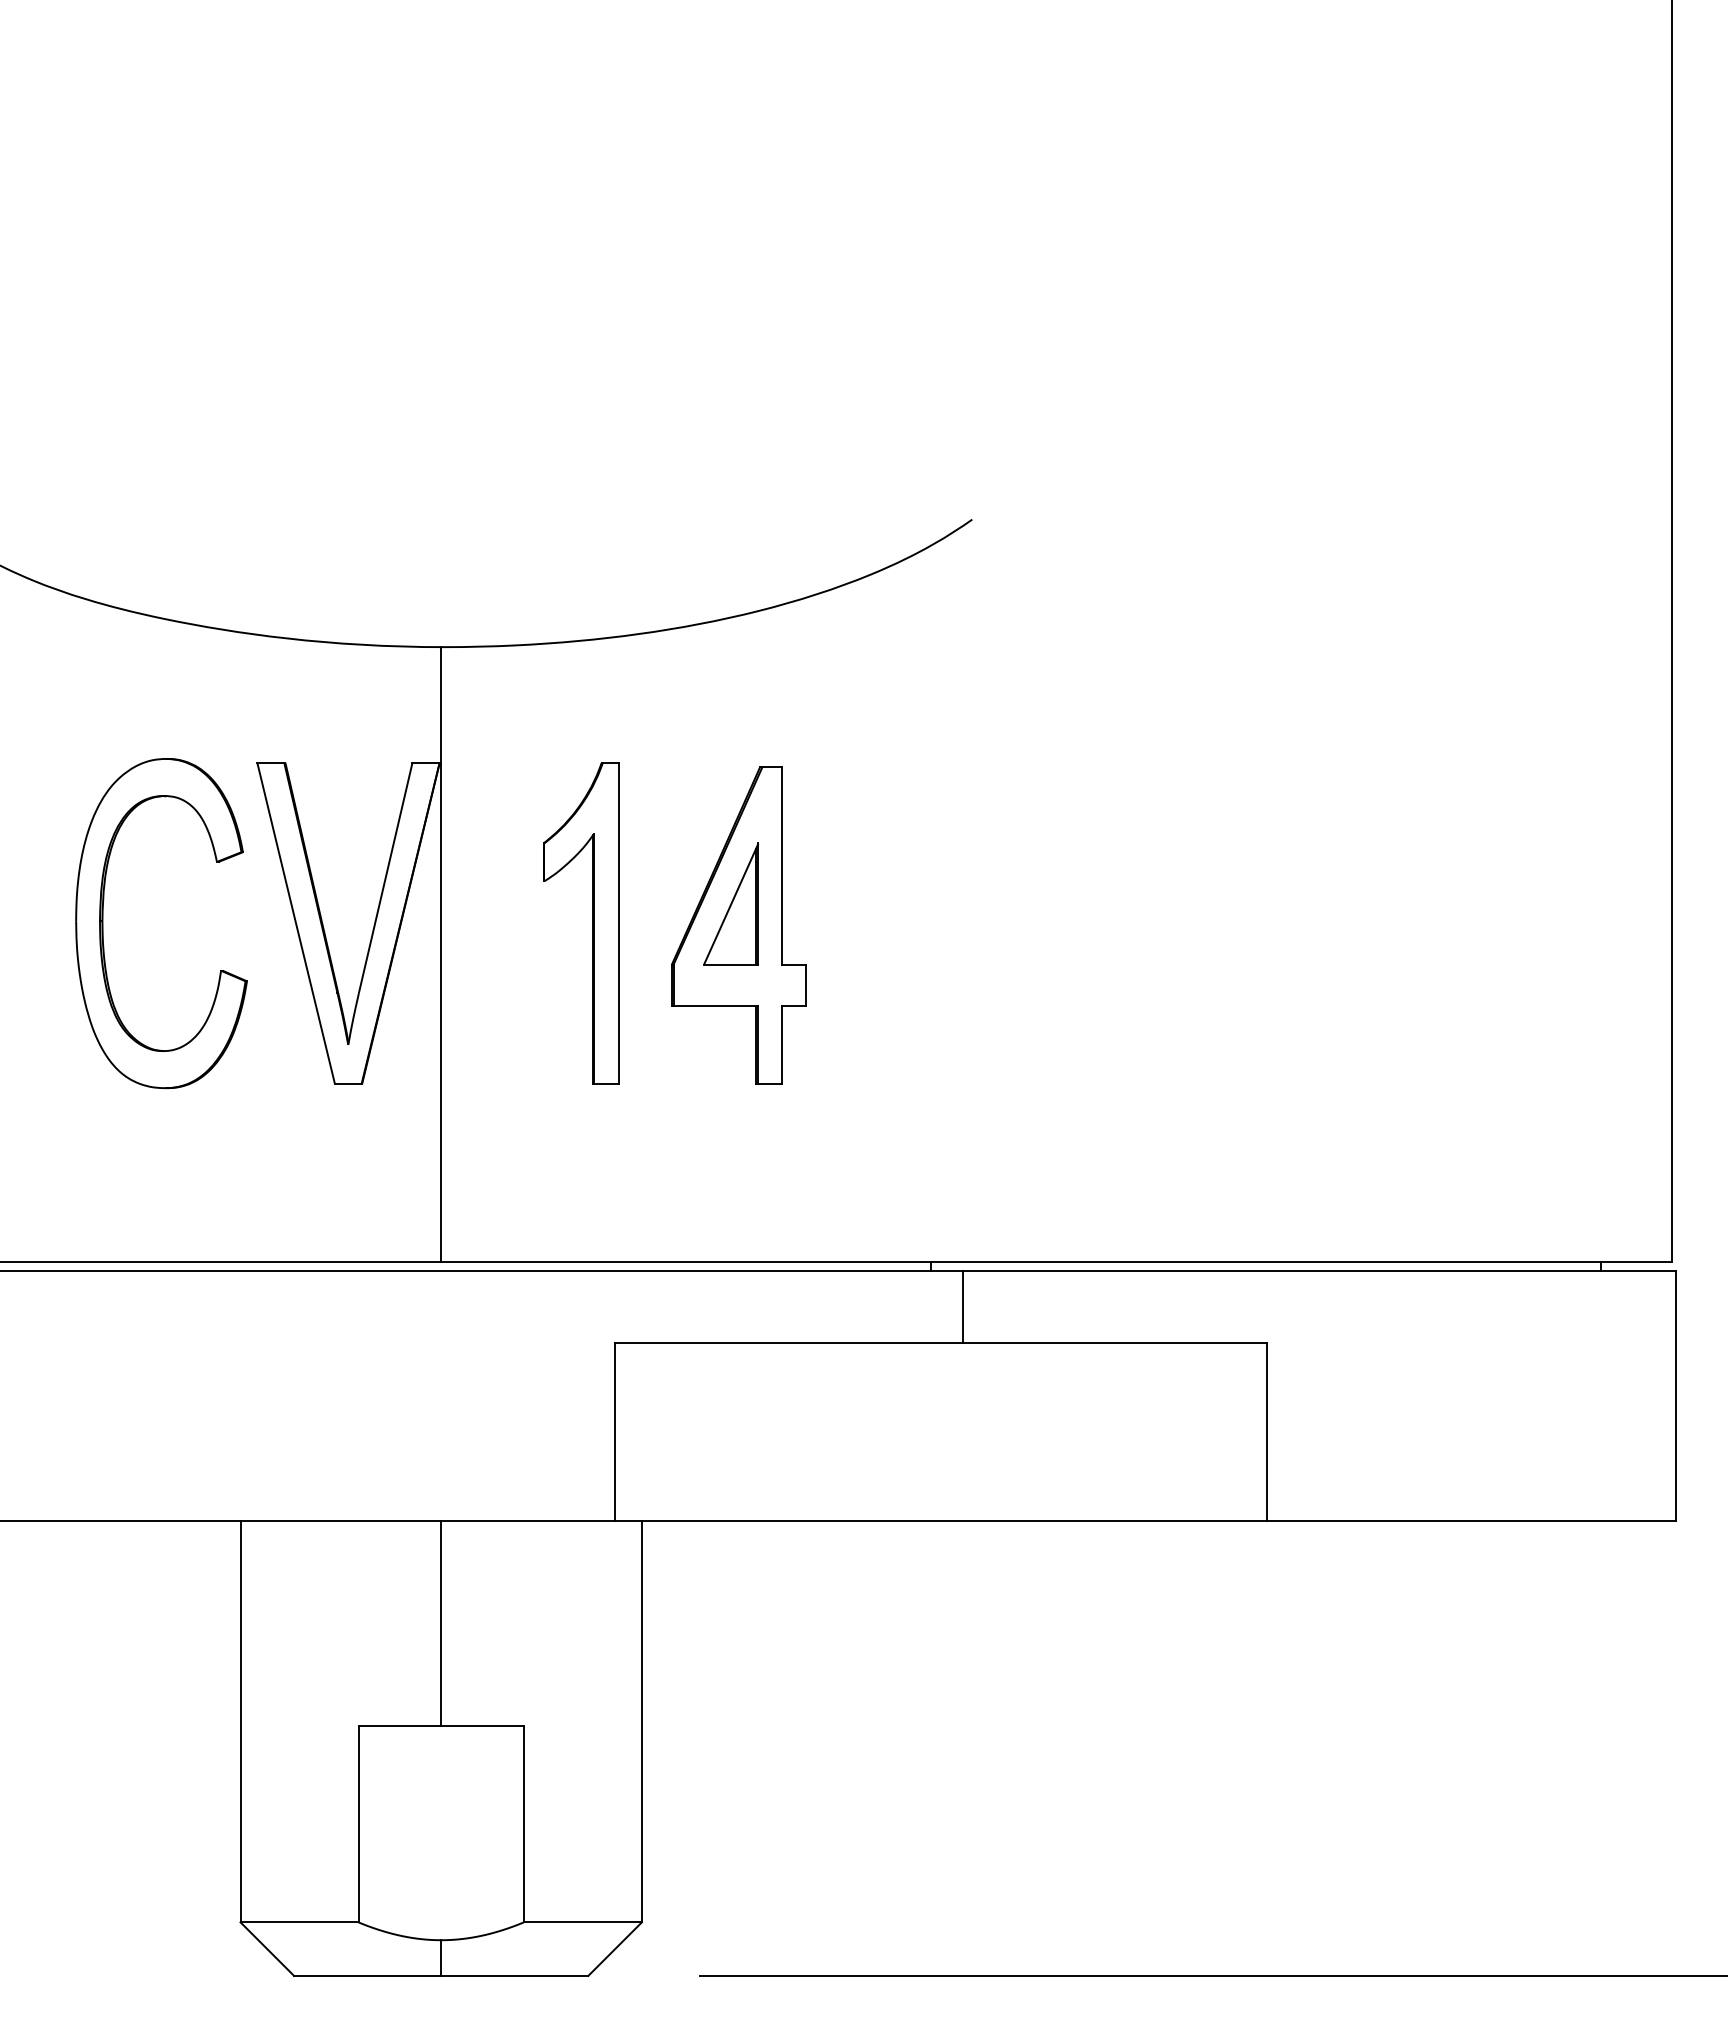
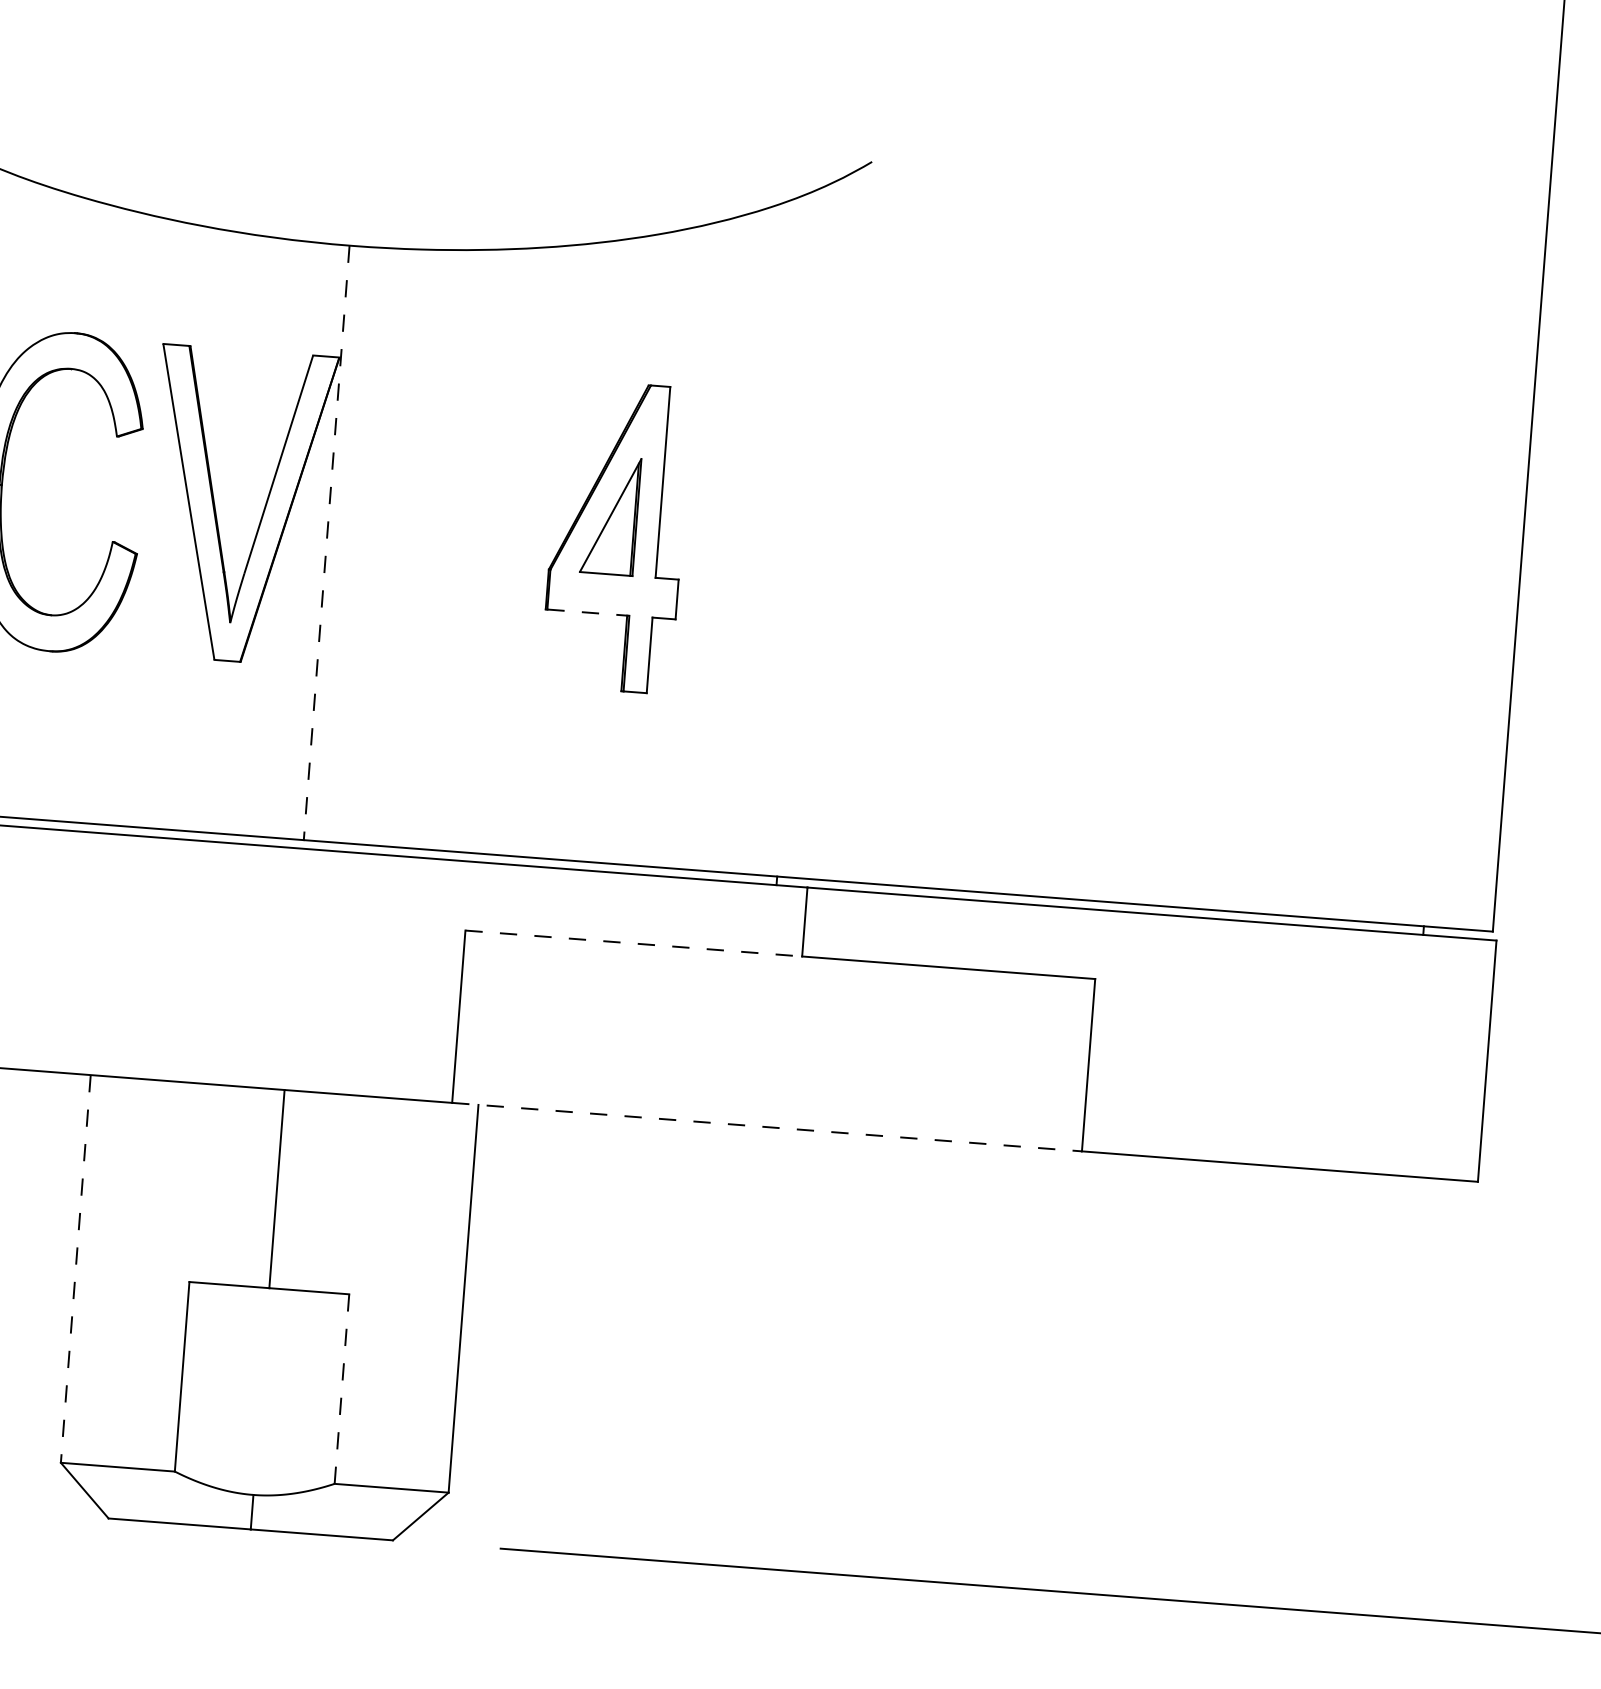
part: (592, 923) -> (475, 523), removed
line: (441, 954) -> (326, 542), solid -> dashed
line: (716, 1005) -> (588, 612), solid -> dashed
line: (789, 1342) -> (634, 943), solid -> dashed
line: (940, 1521) -> (766, 1127), solid -> dashed
line: (240, 1721) -> (75, 1268), solid -> dashed
line: (523, 1824) -> (341, 1389), solid -> dashed

